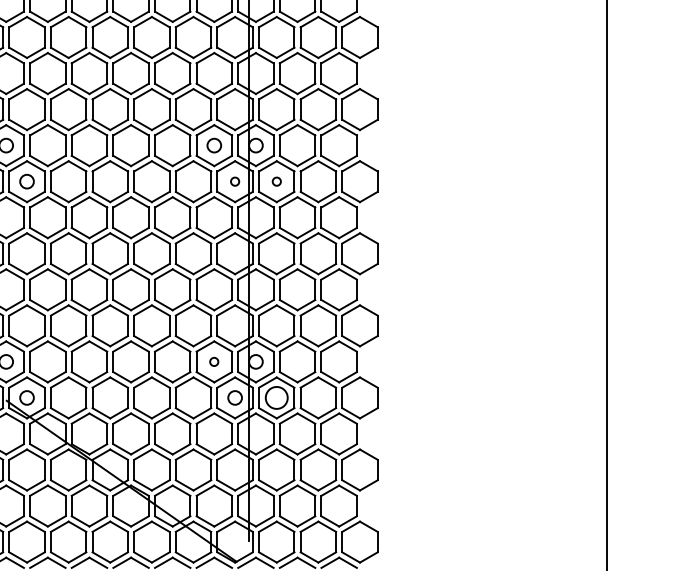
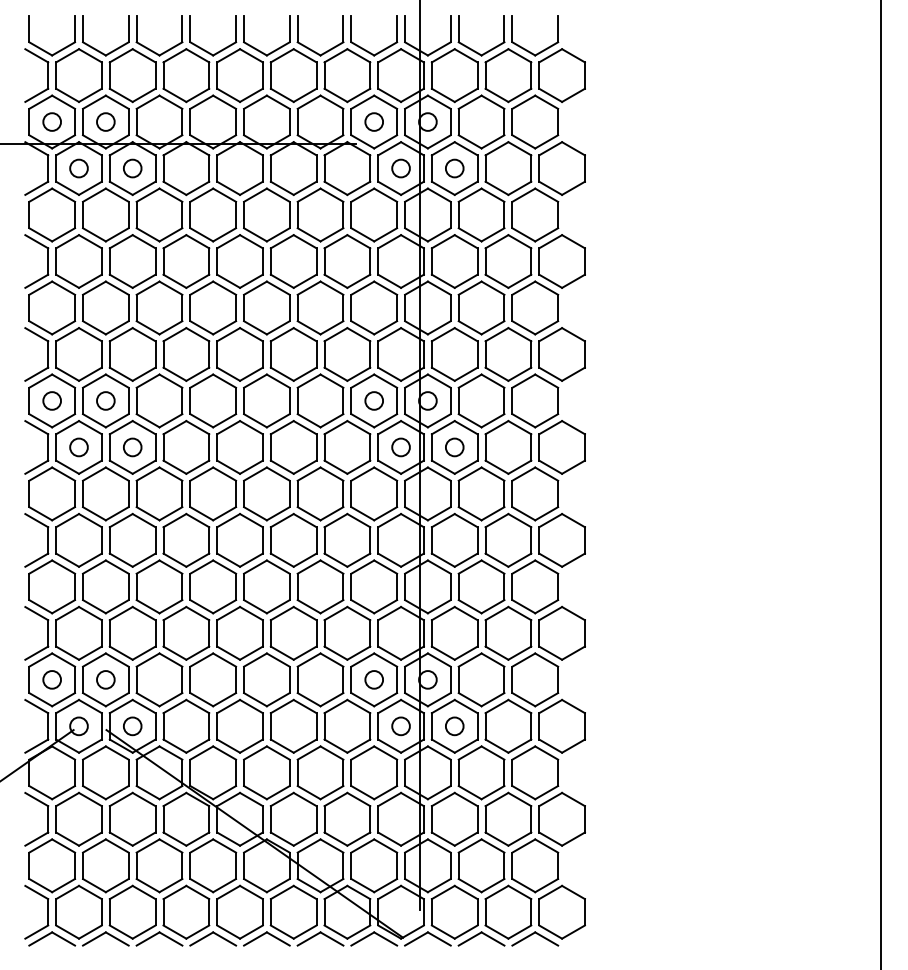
circle: (234, 181) -> (400, 447), size x1.67
circle: (276, 181) -> (454, 447), size x1.67
circle: (213, 361) -> (373, 679), size x1.67
circle: (276, 398) -> (454, 726), size x0.62

